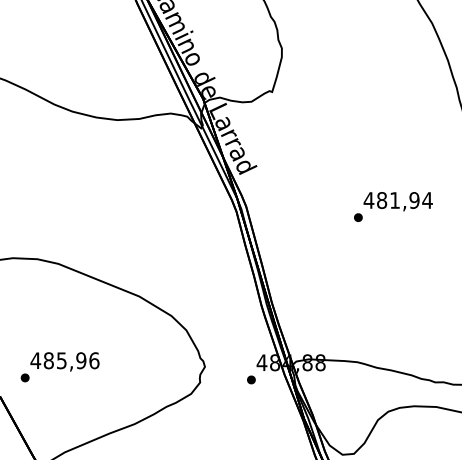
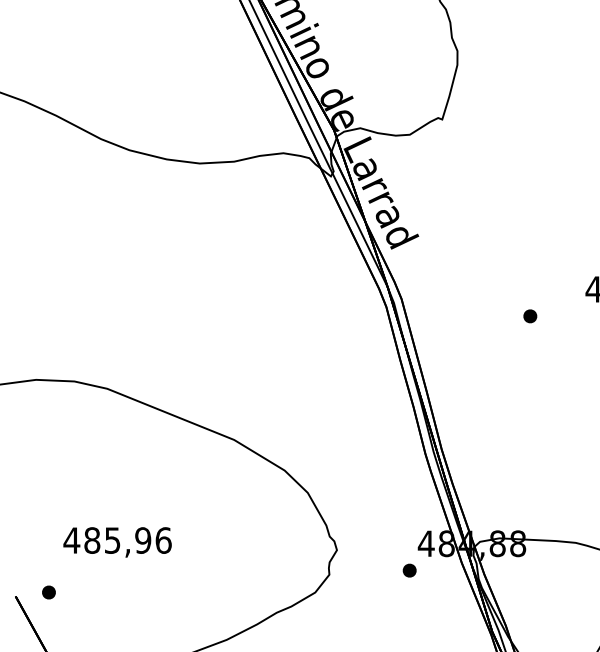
part: (358, 217) -> (530, 316), moved
part: (24, 377) -> (47, 591), moved

